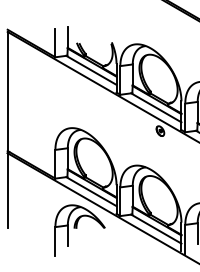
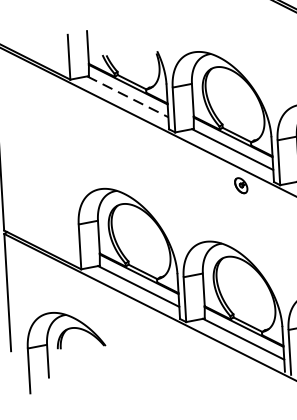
line: (91, 70) -> (127, 97), solid -> dashed
part: (79, 230) -> (65, 351), moved

